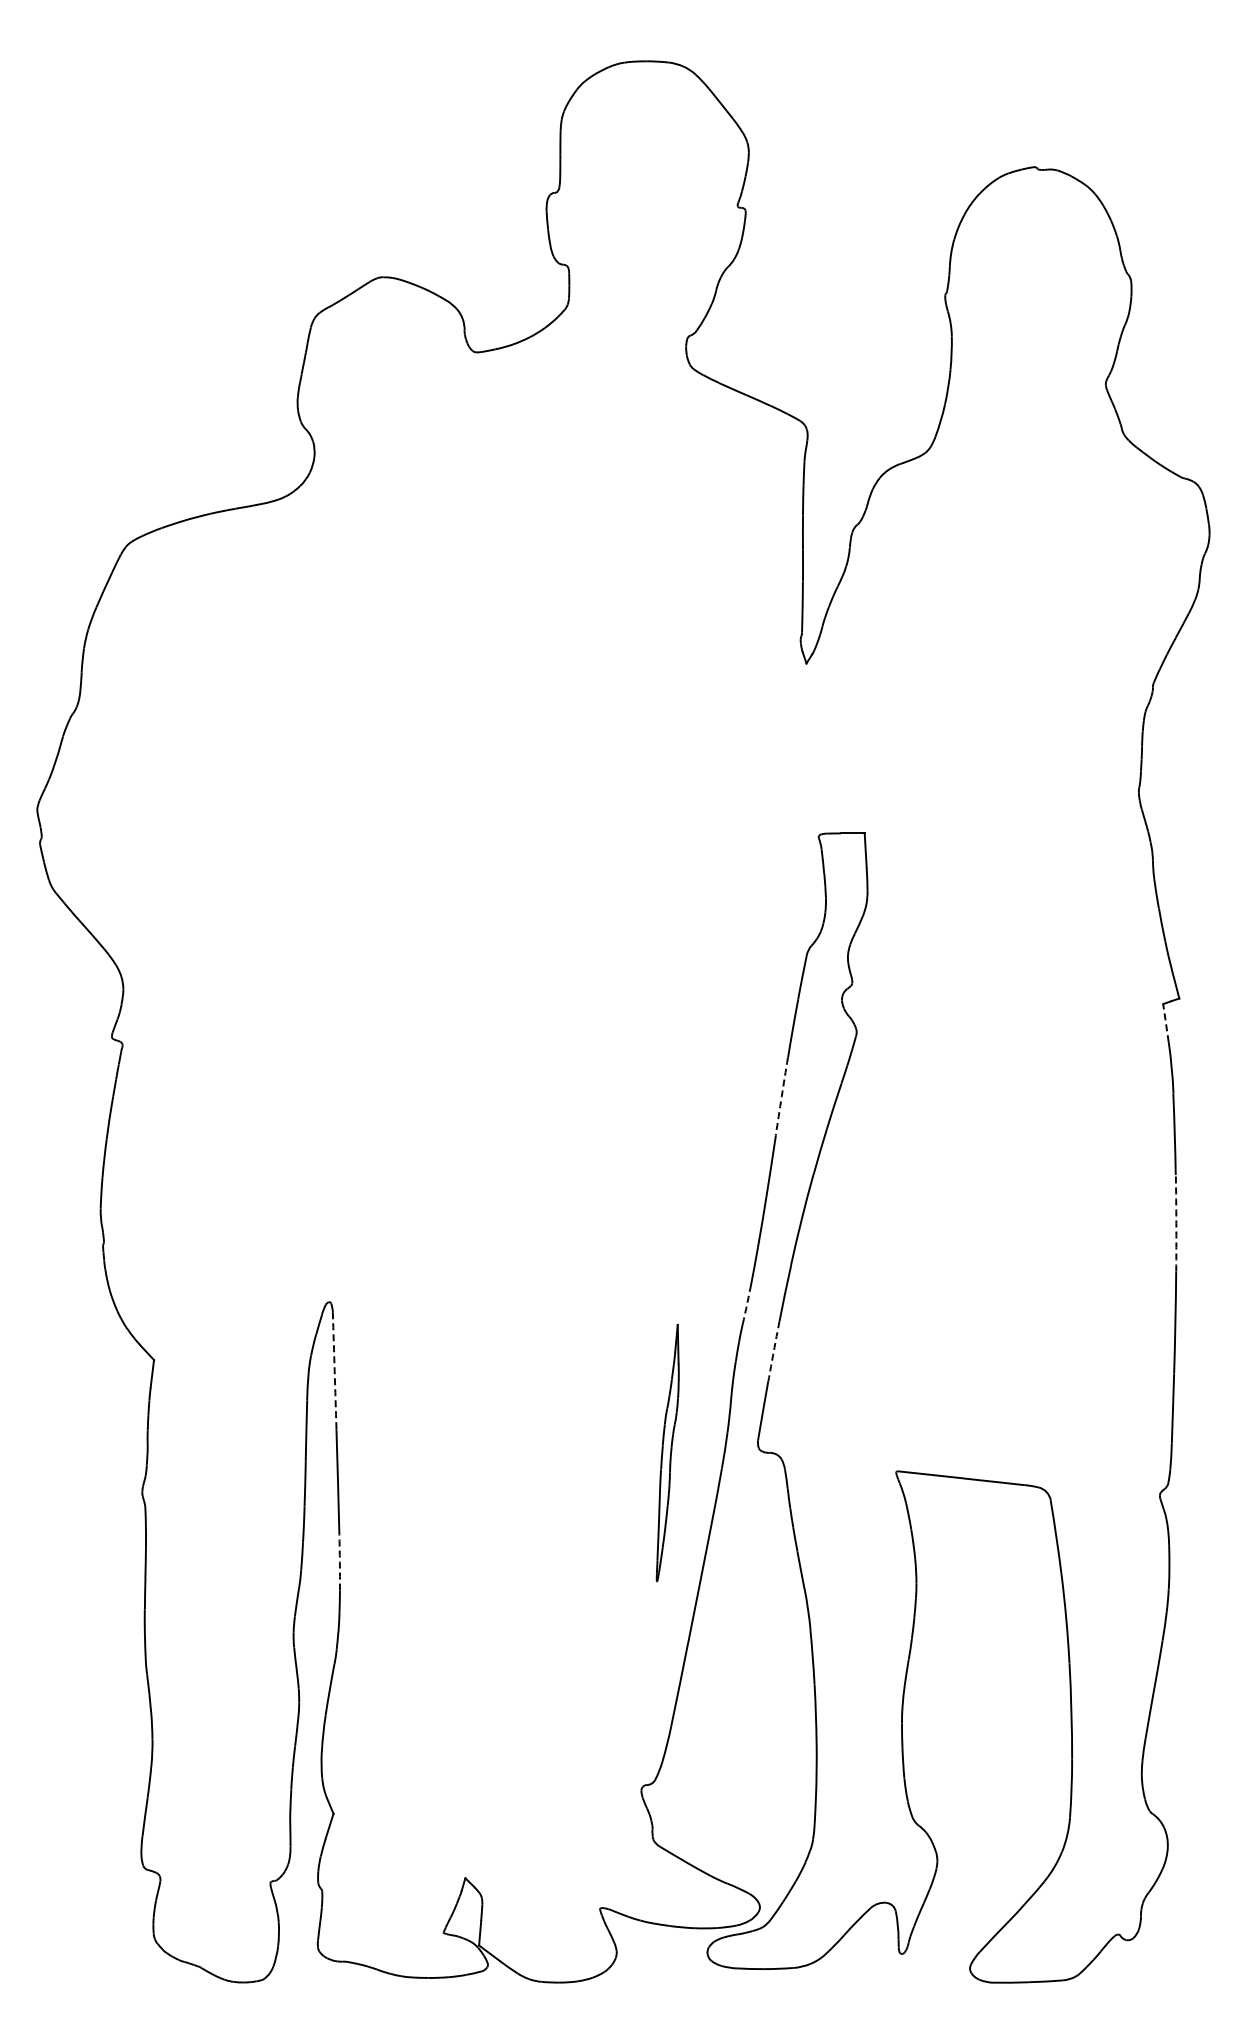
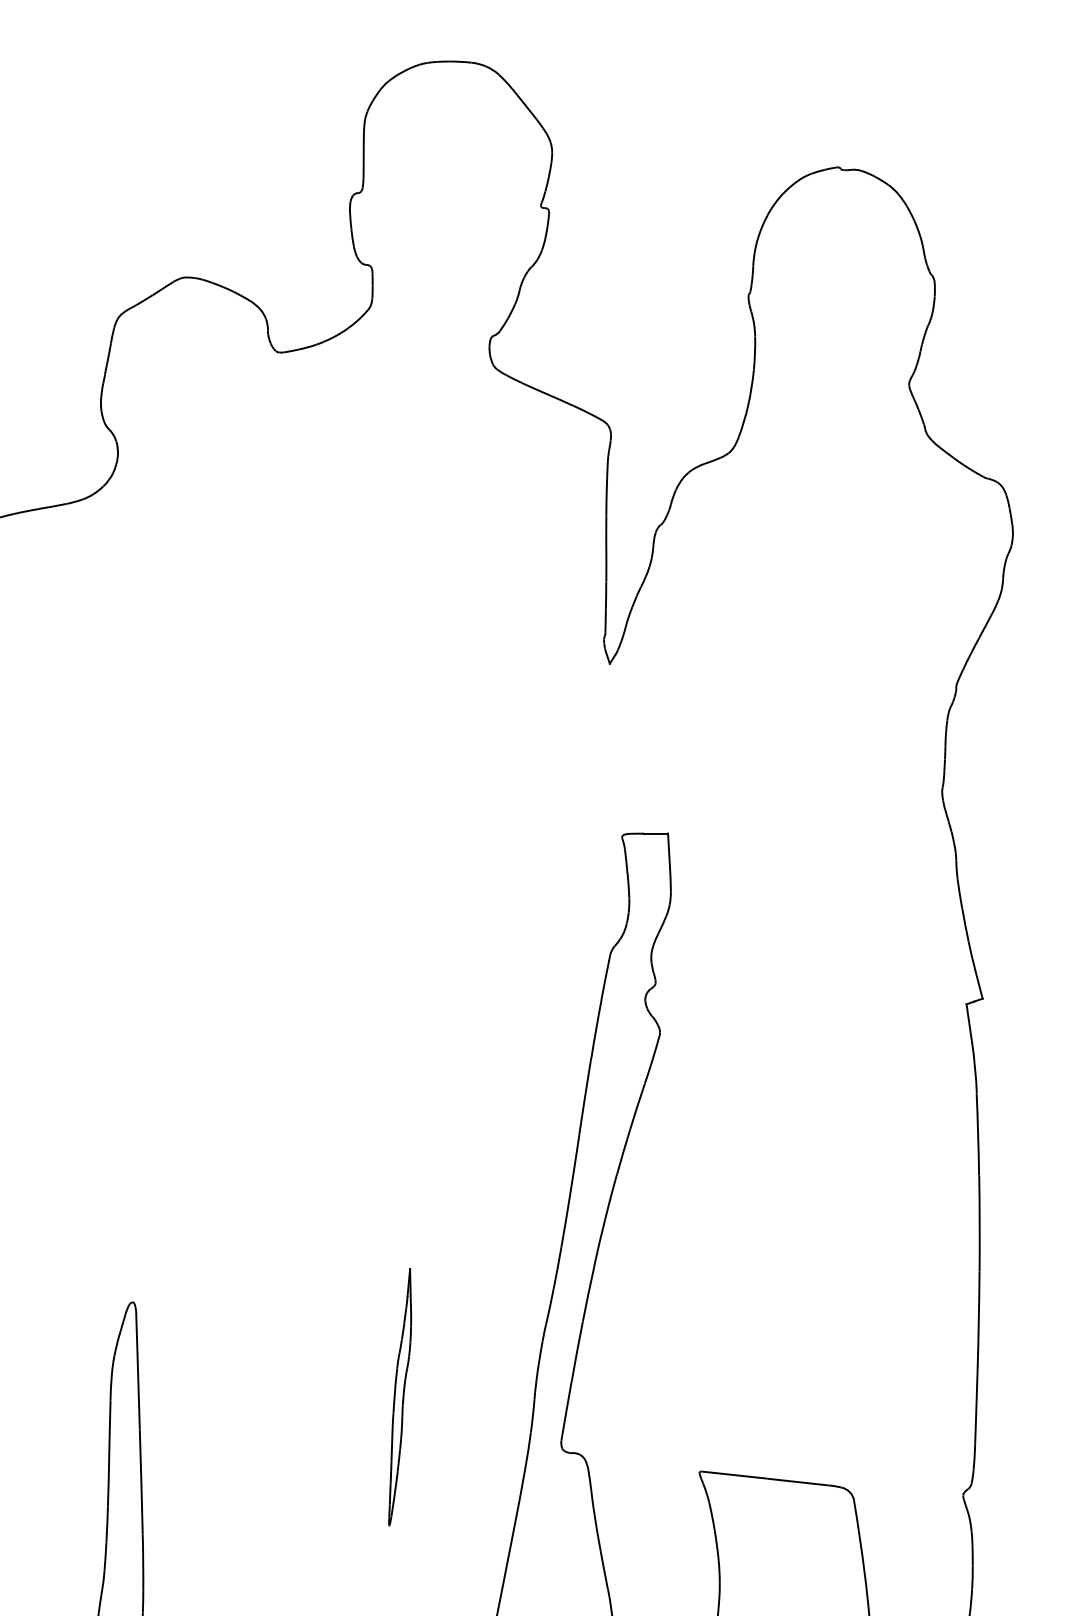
line: (1165, 1022) -> (968, 1022), dashed -> solid
arc: (781, 1096) -> (584, 1096), dashed -> solid
arc: (1176, 1223) -> (979, 1223), dashed -> solid
arc: (746, 1306) -> (549, 1306), dashed -> solid
arc: (773, 1351) -> (576, 1351), dashed -> solid
arc: (334, 1370) -> (137, 1370), dashed -> solid
part: (667, 1452) -> (399, 1396), moved
arc: (339, 1562) -> (142, 1562), dashed -> solid

